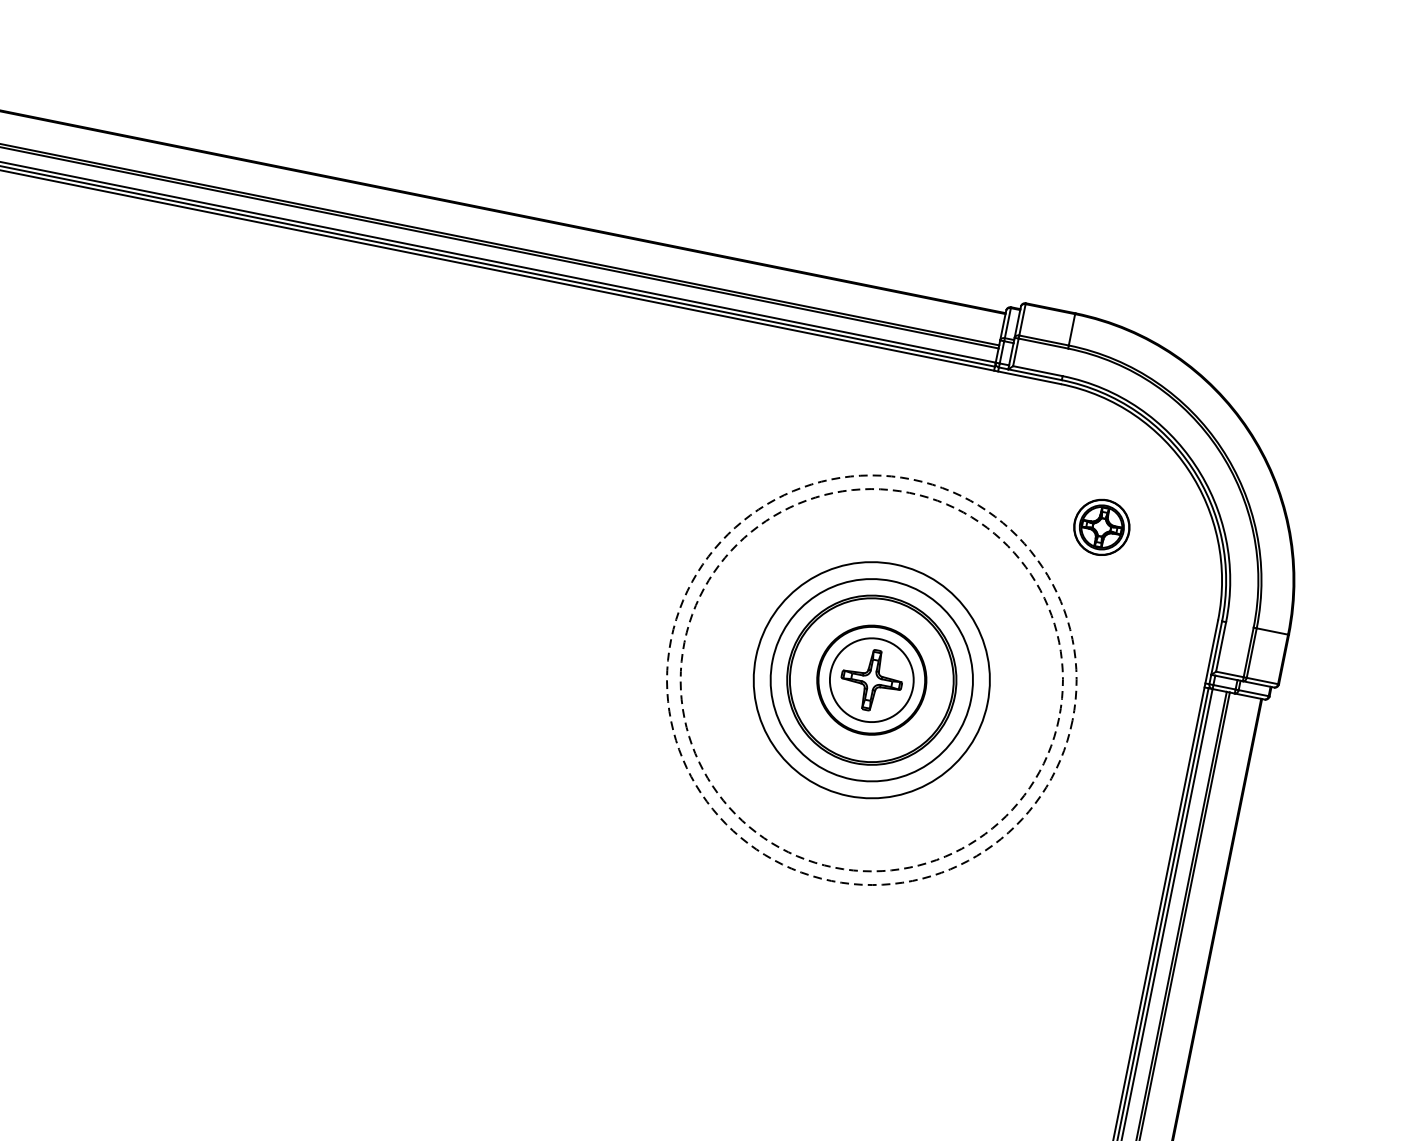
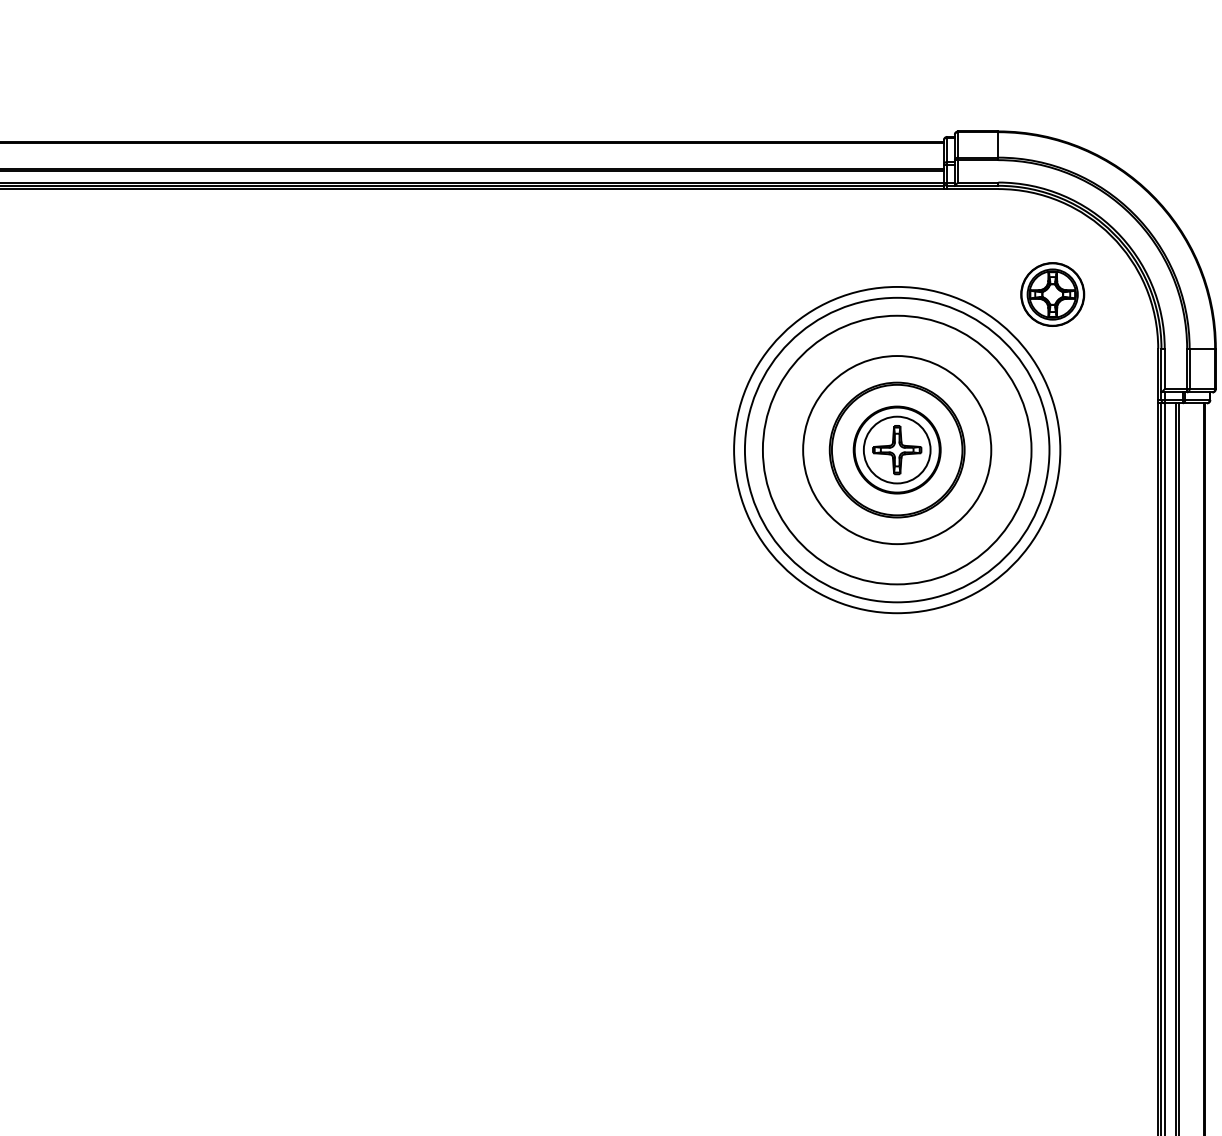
part: (1101, 527) -> (1052, 294), size x1.43
circle: (871, 679) -> (896, 449), dashed -> solid
circle: (871, 679) -> (896, 449), size x1.67
circle: (872, 679) -> (897, 449), dashed -> solid

